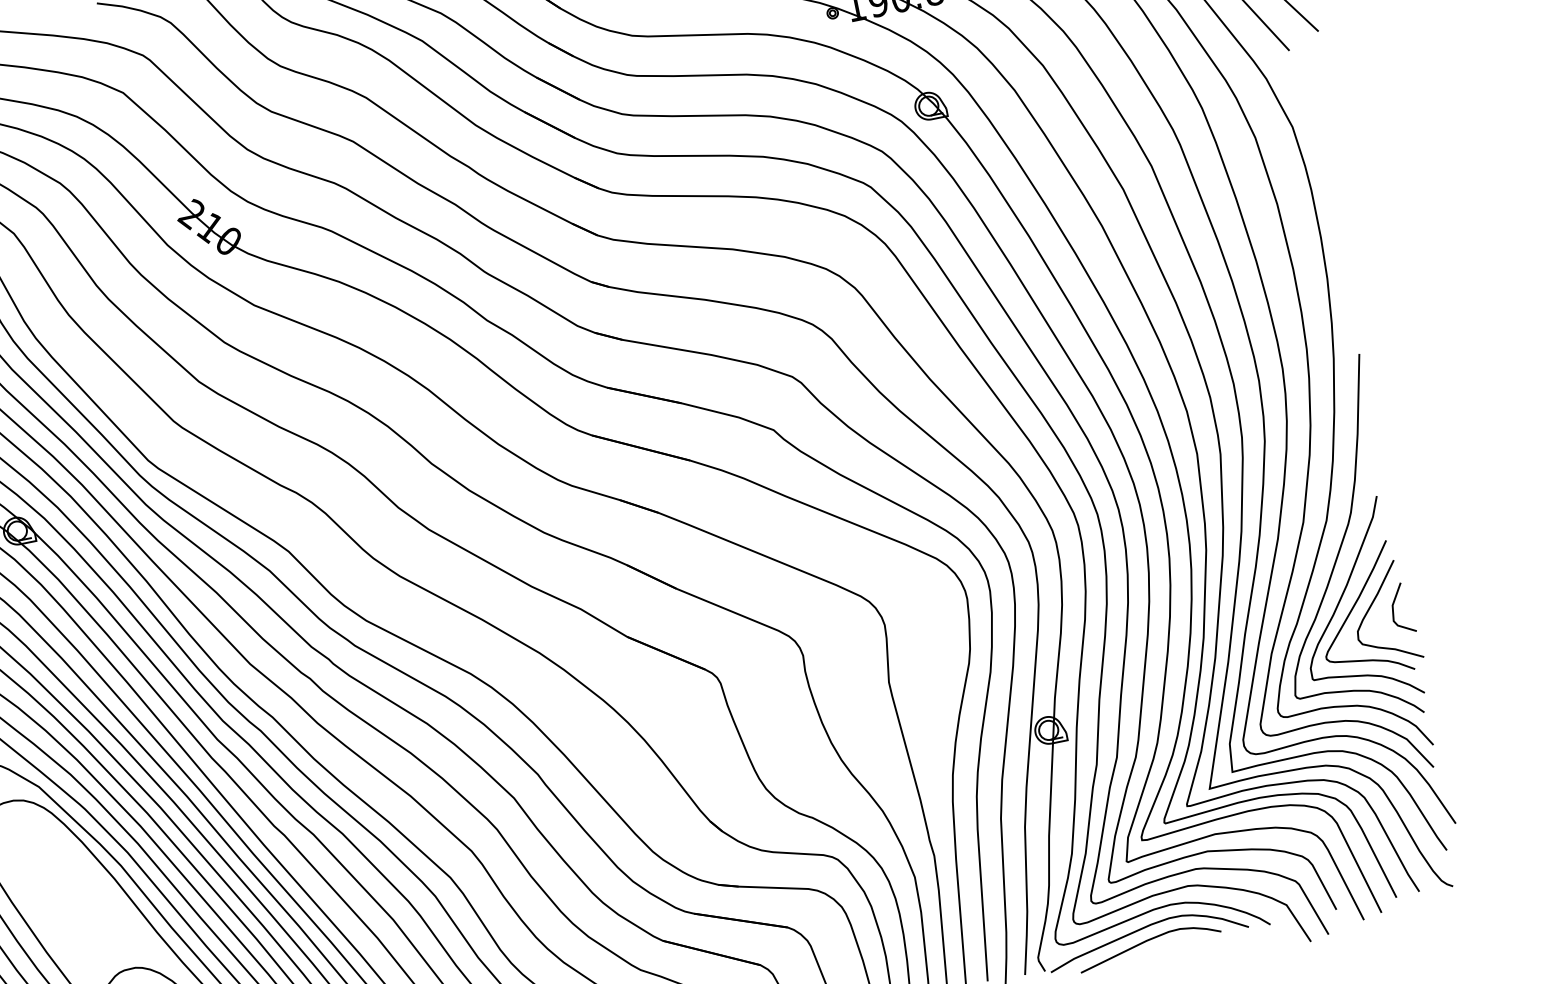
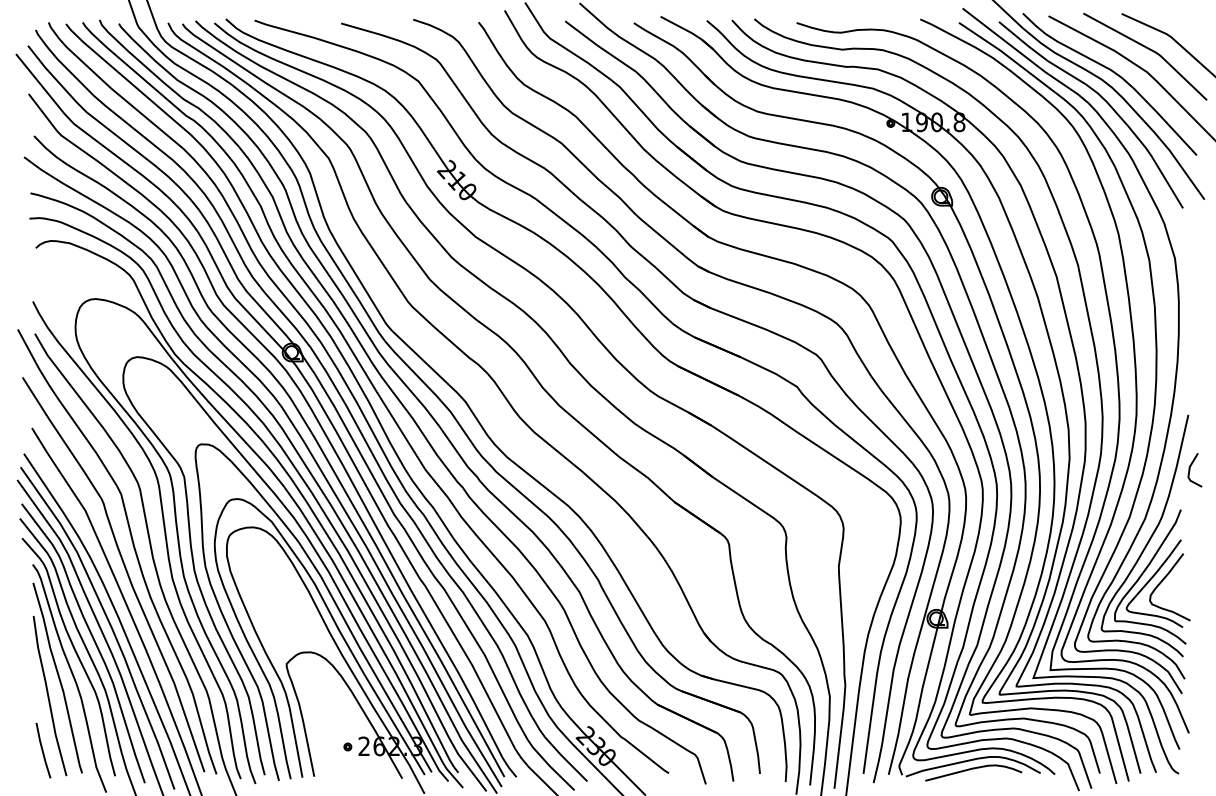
line: (1394, 610) -> (1190, 470), moved

